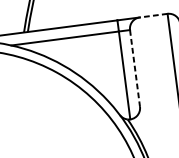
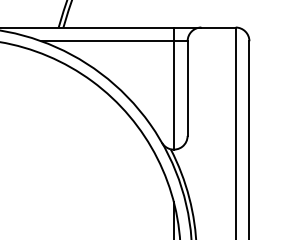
line: (153, 15) -> (218, 27), dashed -> solid
line: (135, 69) -> (187, 89), dashed -> solid

